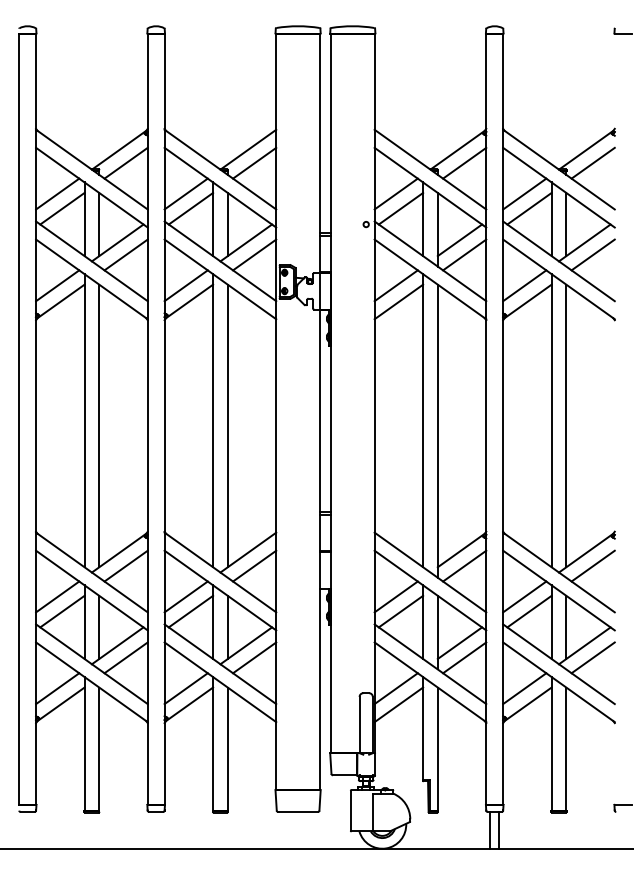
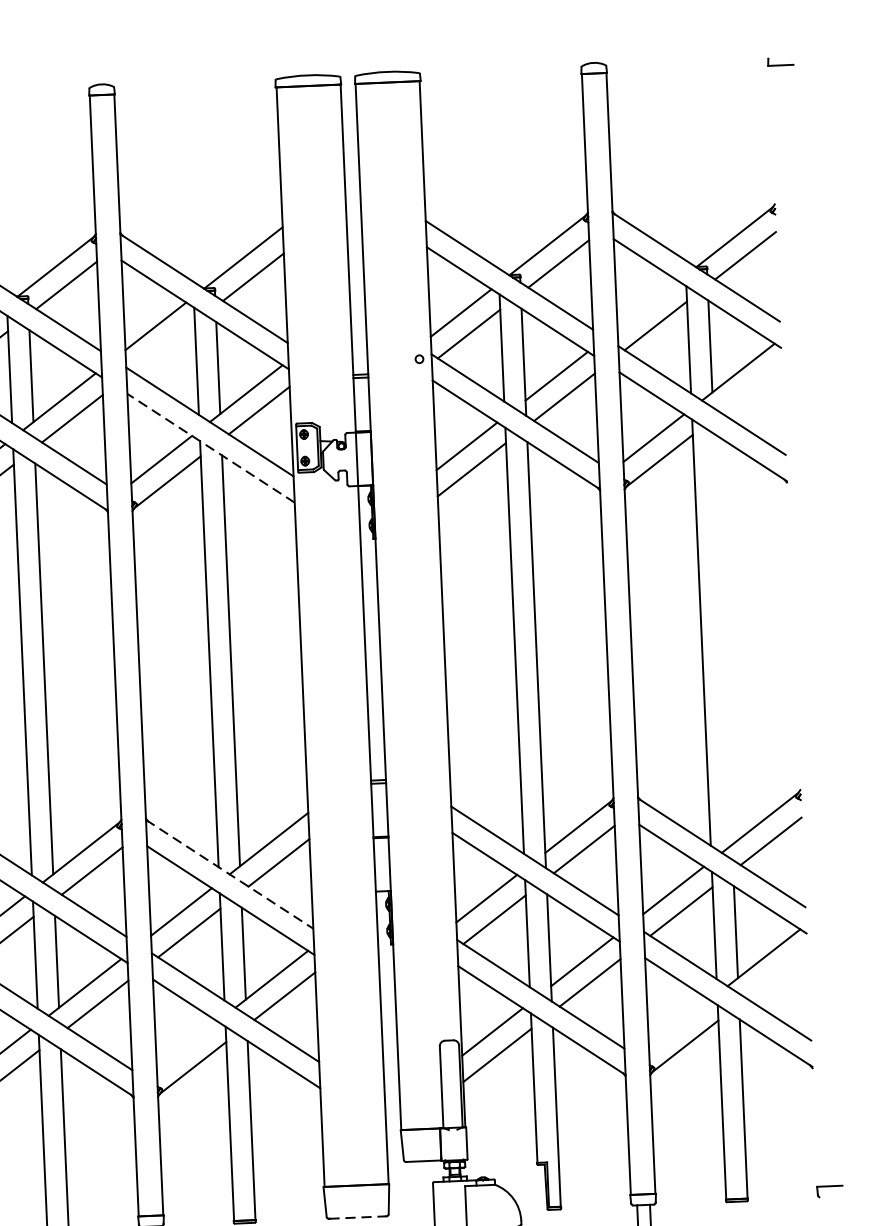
line: (524, 193) -> (647, 304), removed
line: (190, 208) -> (163, 347), removed
line: (592, 254) -> (750, 388), removed
line: (220, 279) -> (211, 448), solid -> dashed
line: (566, 425) -> (723, 638), removed
line: (220, 572) -> (229, 874), solid -> dashed
line: (592, 657) -> (775, 974), removed
line: (185, 688) -> (186, 1045), removed
line: (524, 688) -> (679, 1023), removed
line: (298, 812) -> (358, 1218), solid -> dashed

